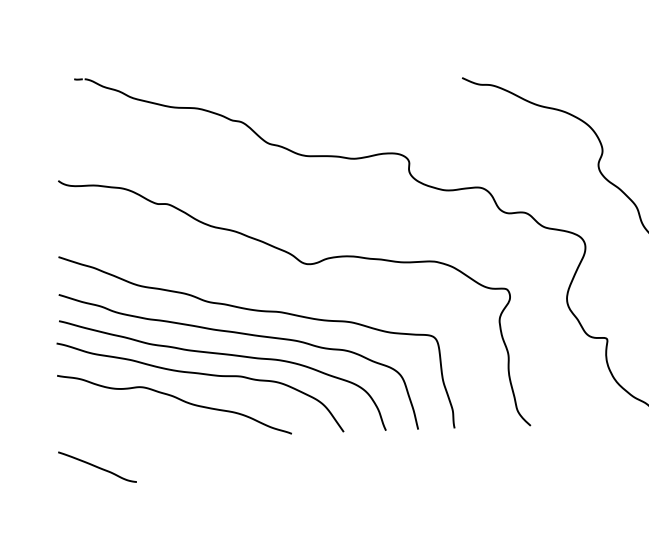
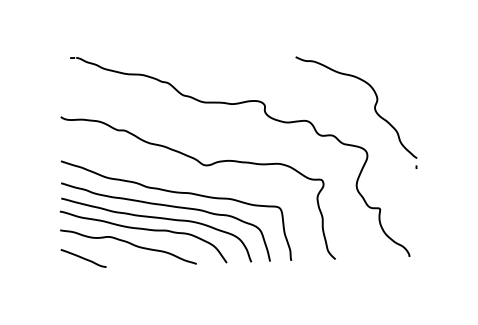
line: (97, 467) -> (83, 258), moved

